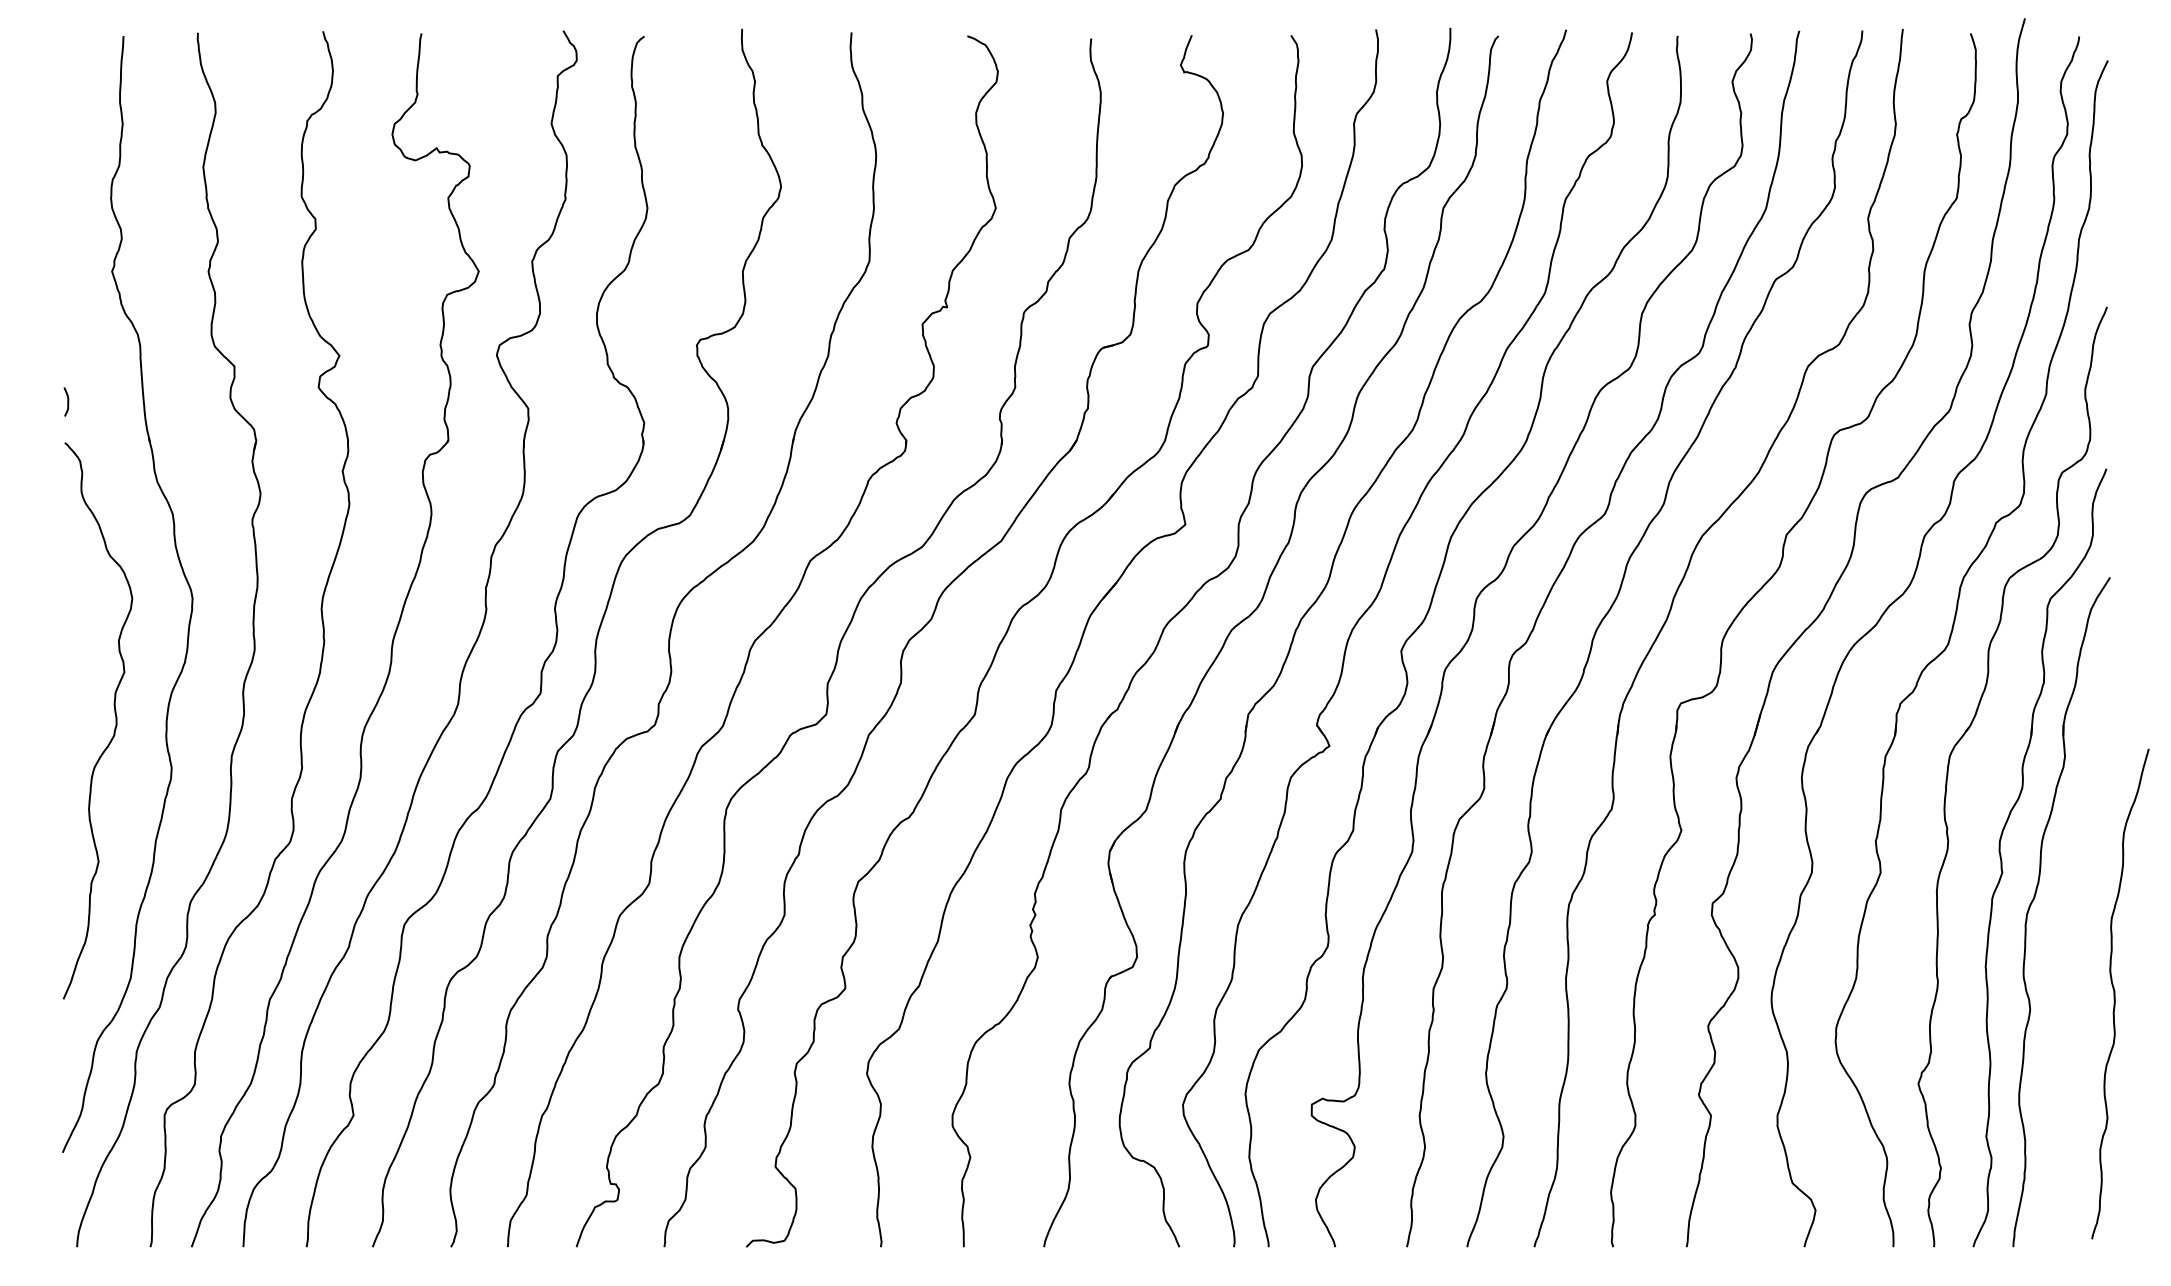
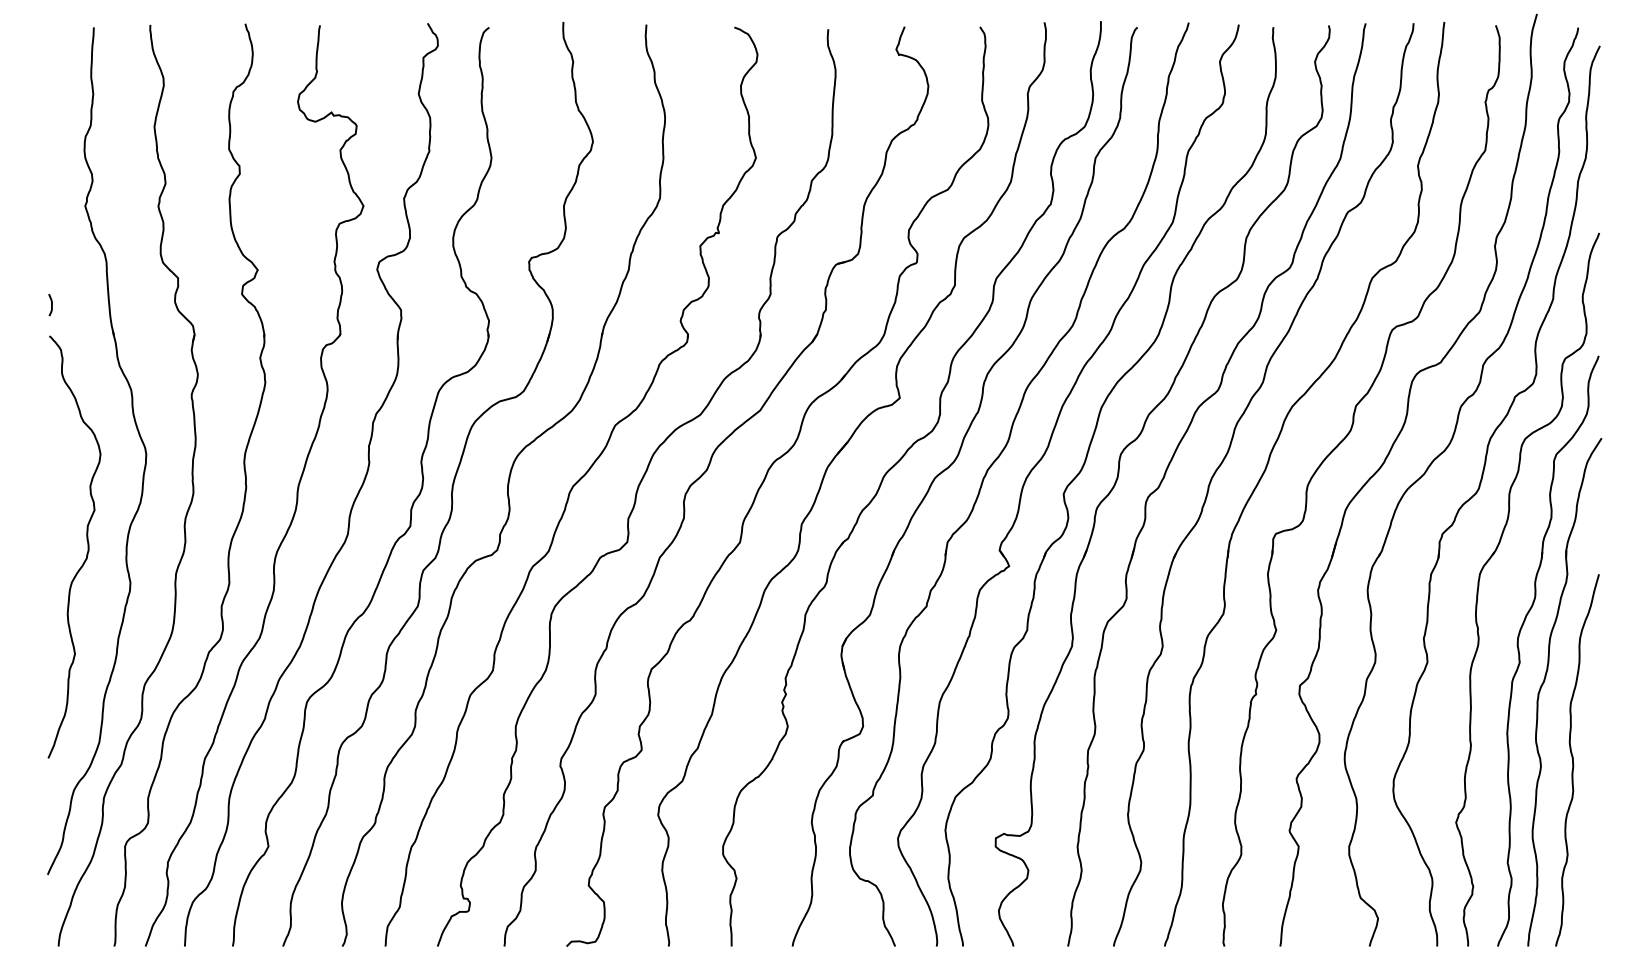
curve: (2115, 994) -> (1573, 760), moved

